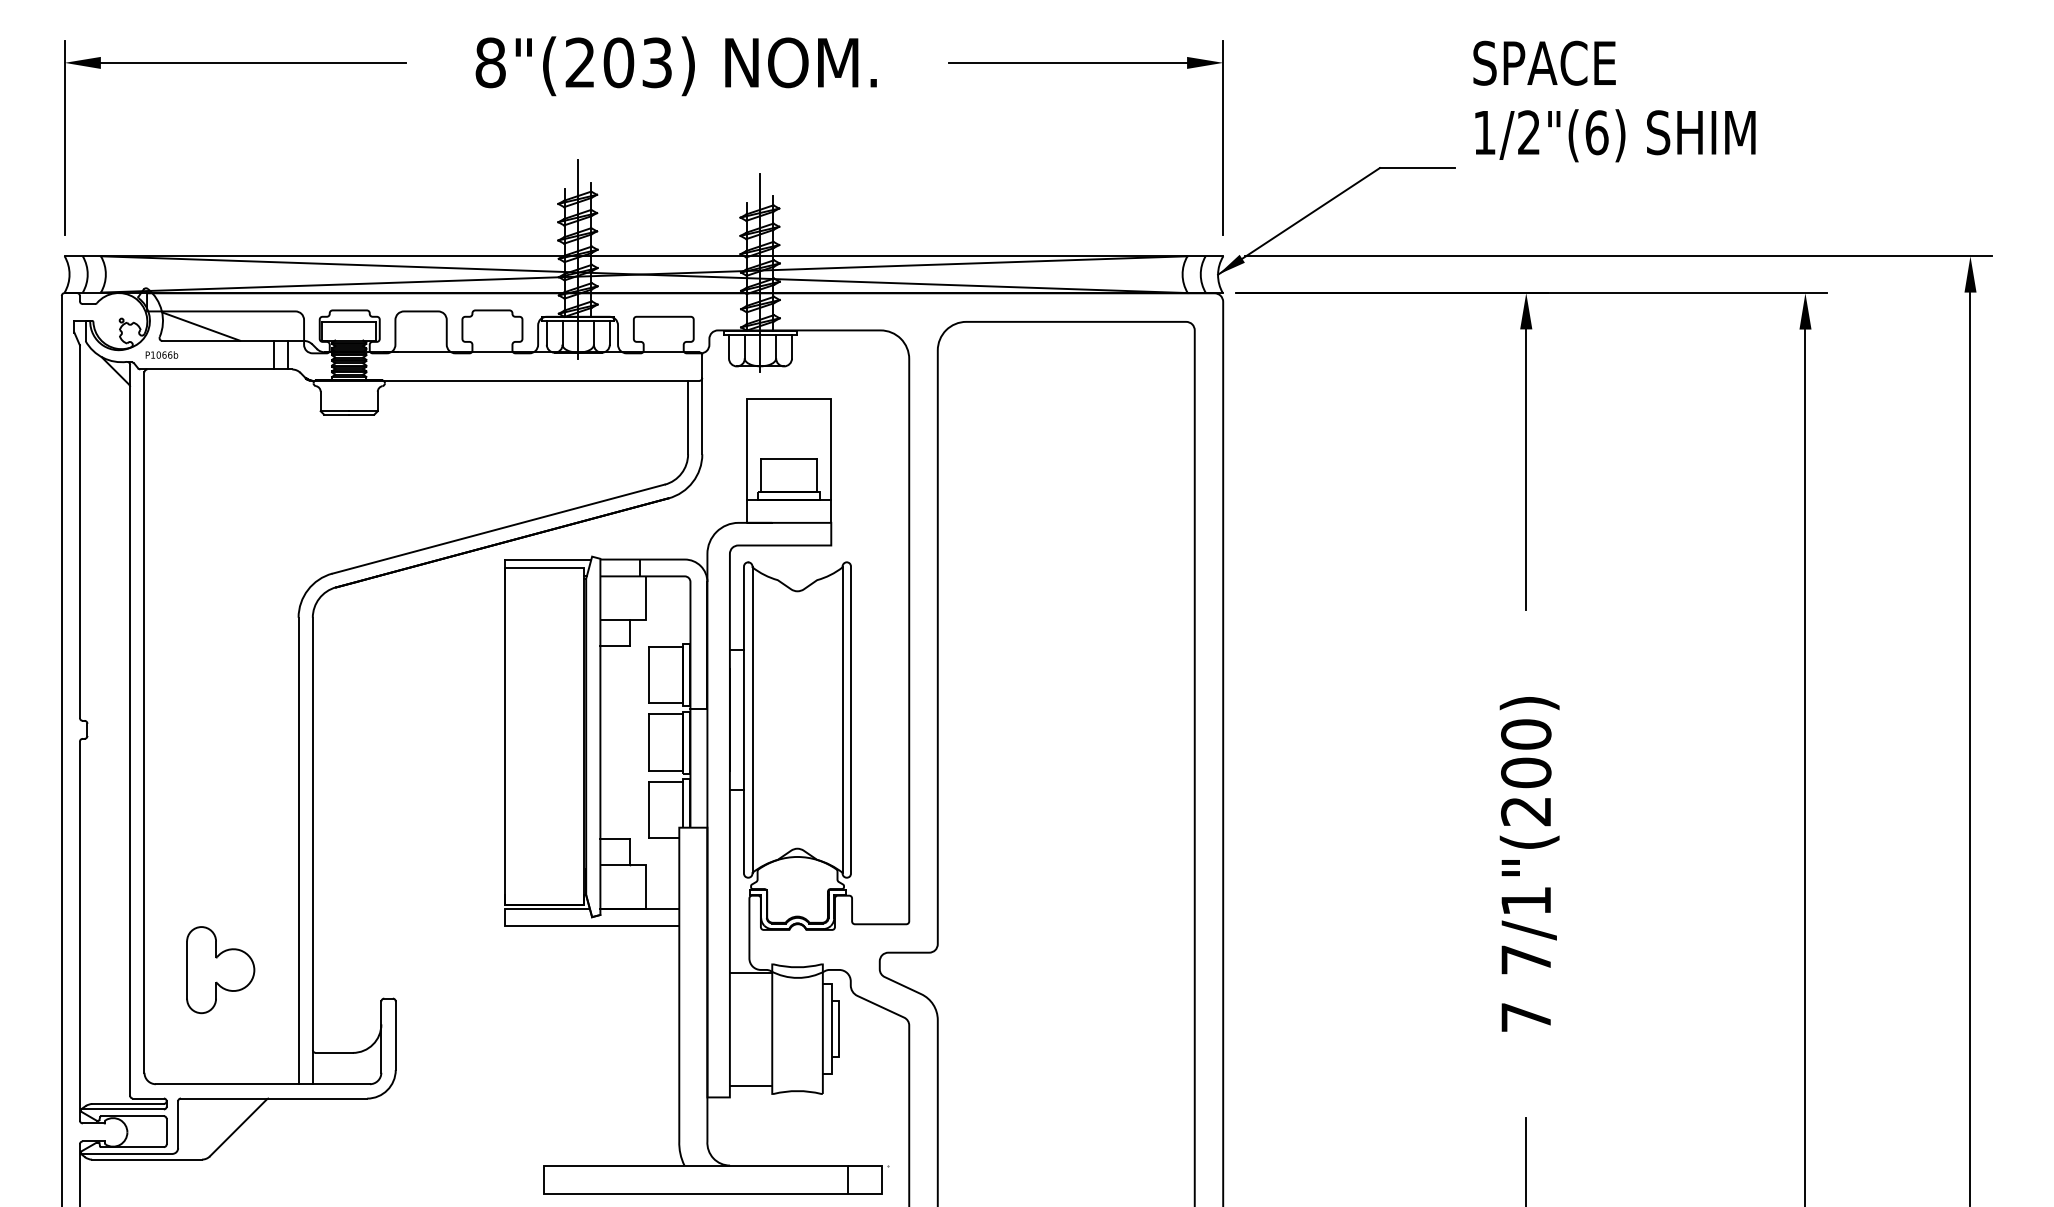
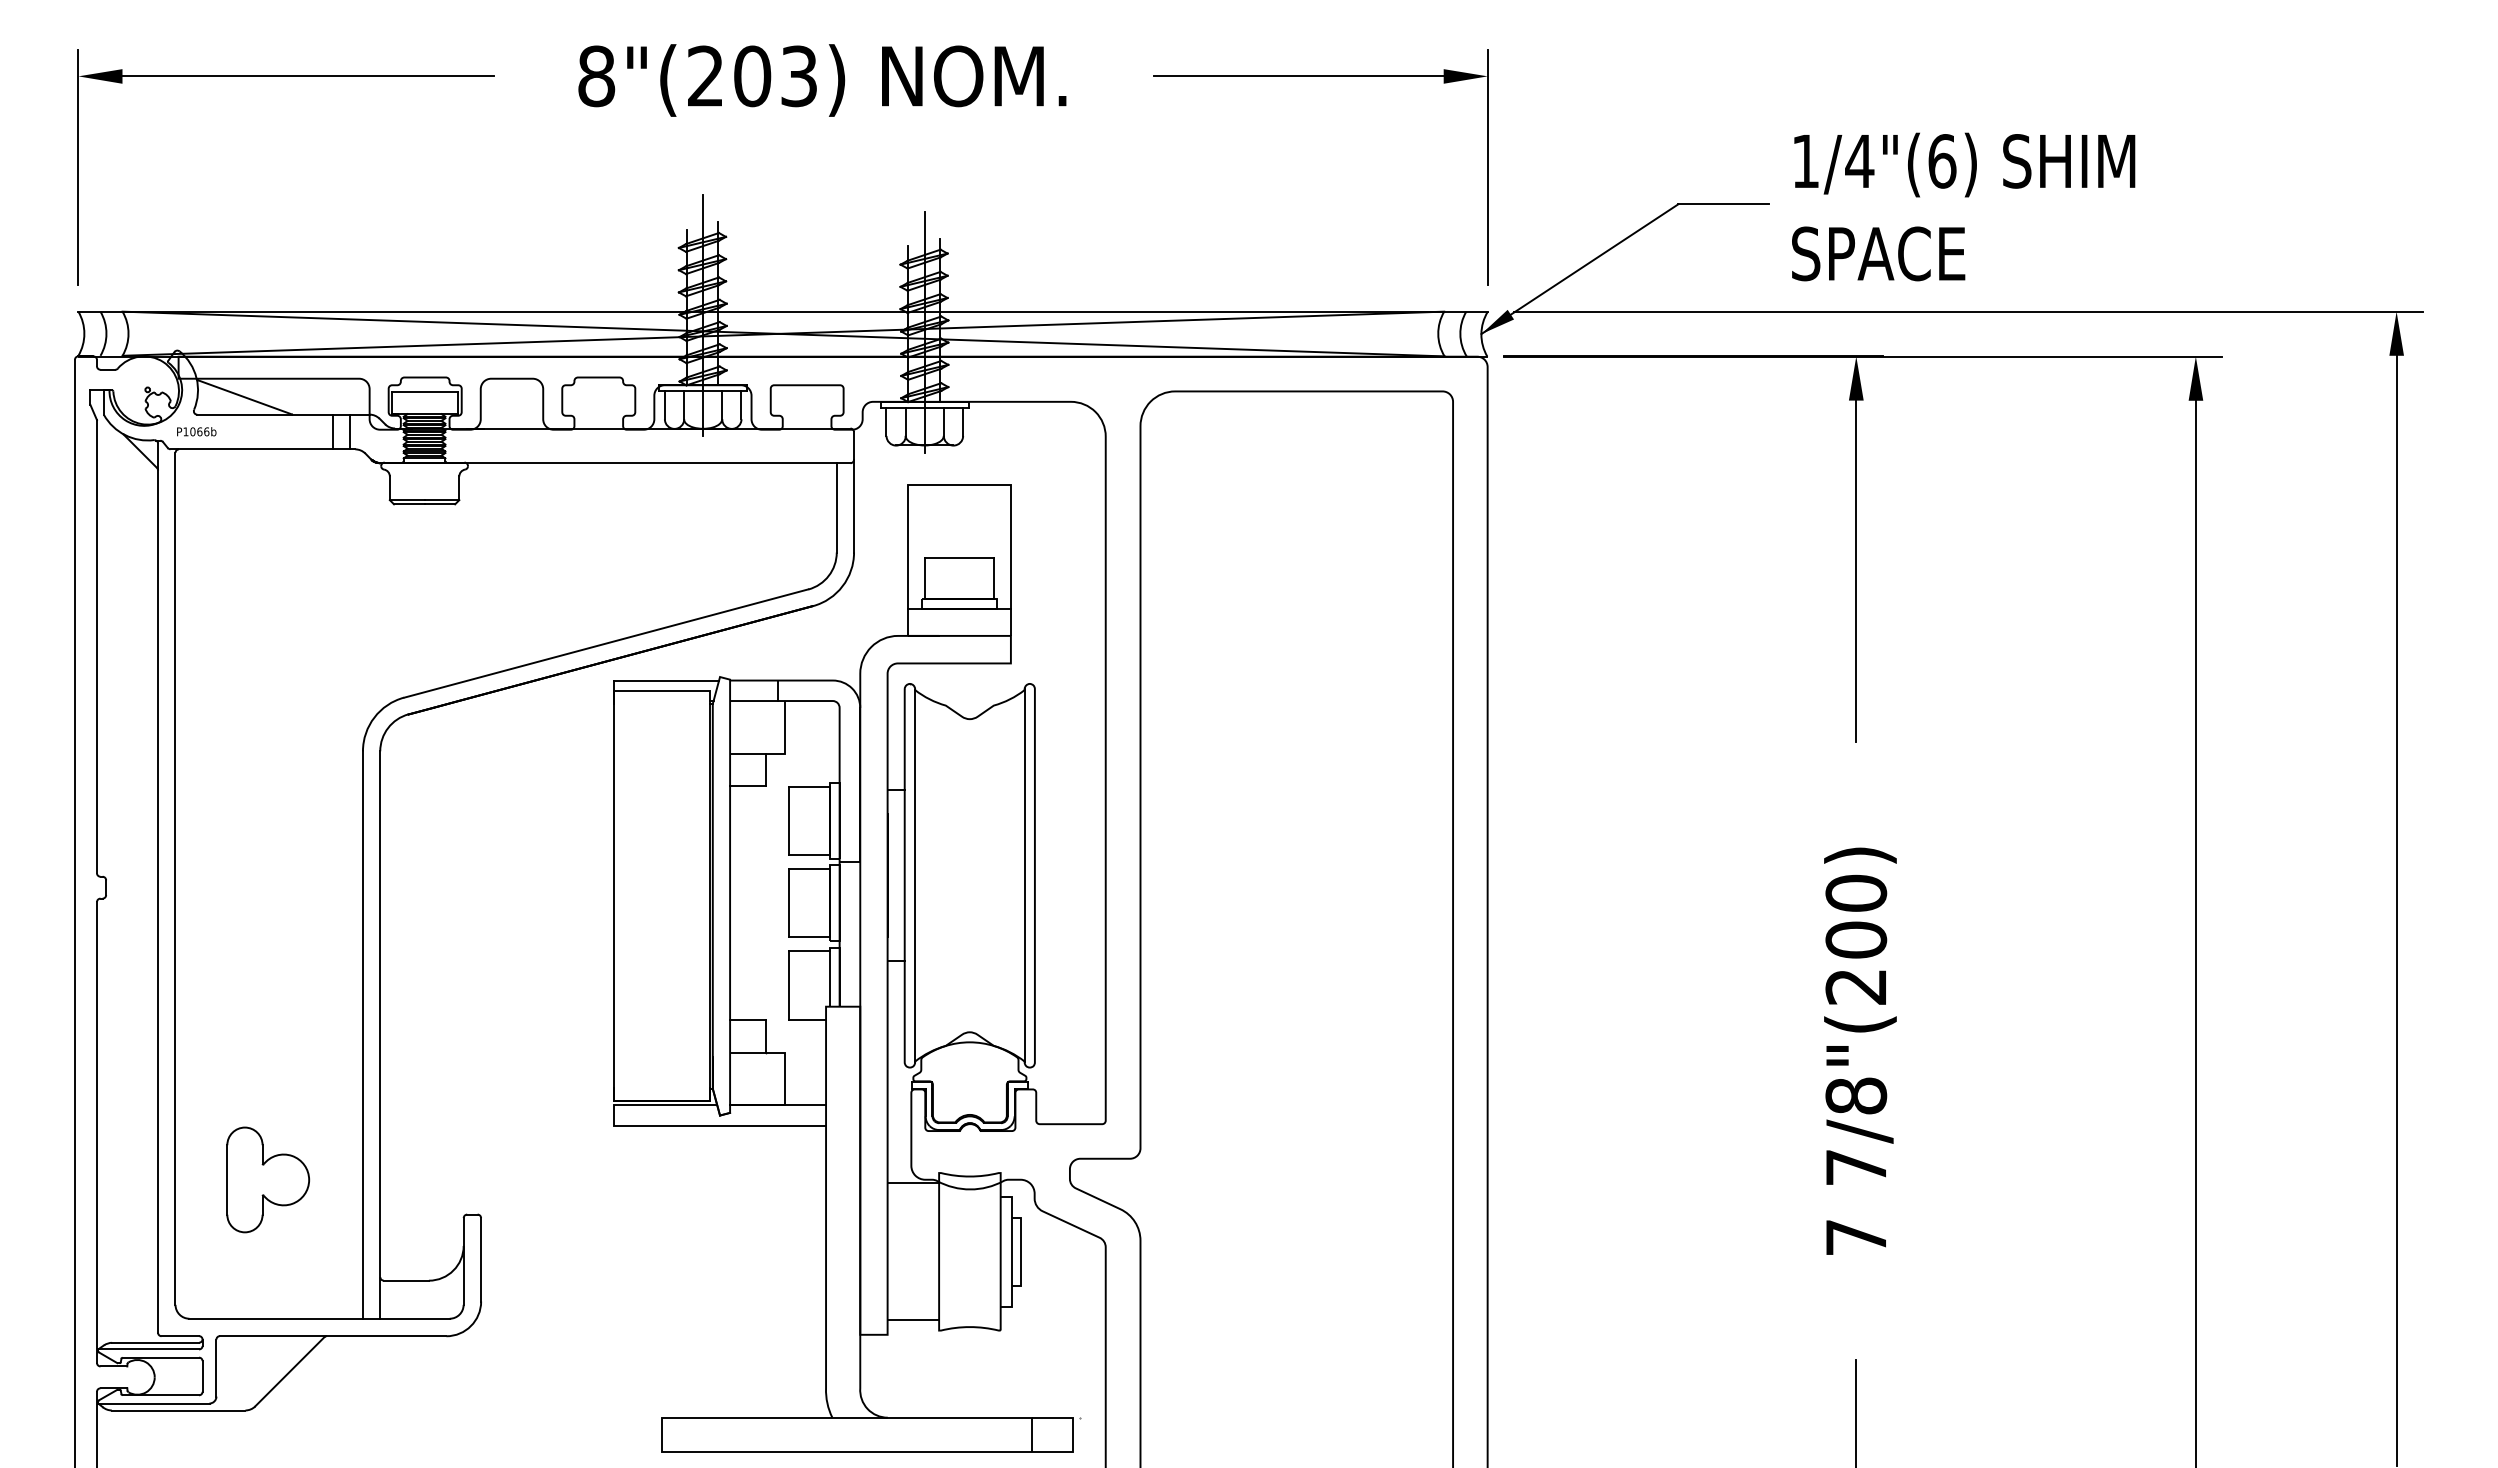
text: (1544, 62) -> (1878, 253), moved
text: (1528, 132) -> (1859, 160), 1/2"(6) -> 1/4"(6)
text: (1526, 900) -> (1856, 1095), 7/1"(200) -> 7/8"(200)

